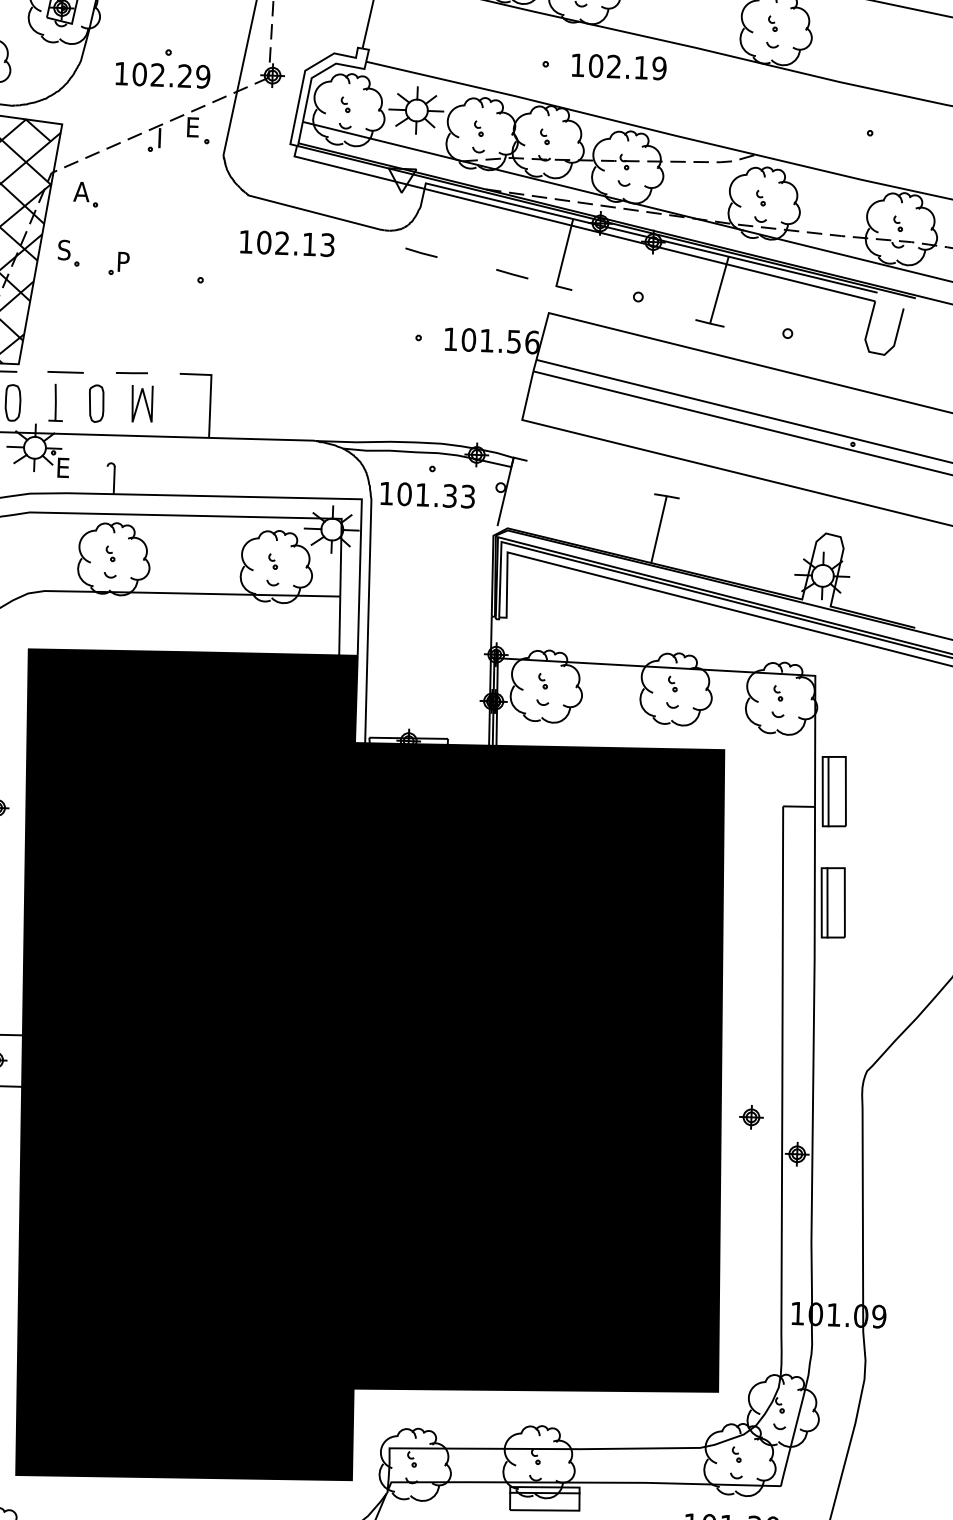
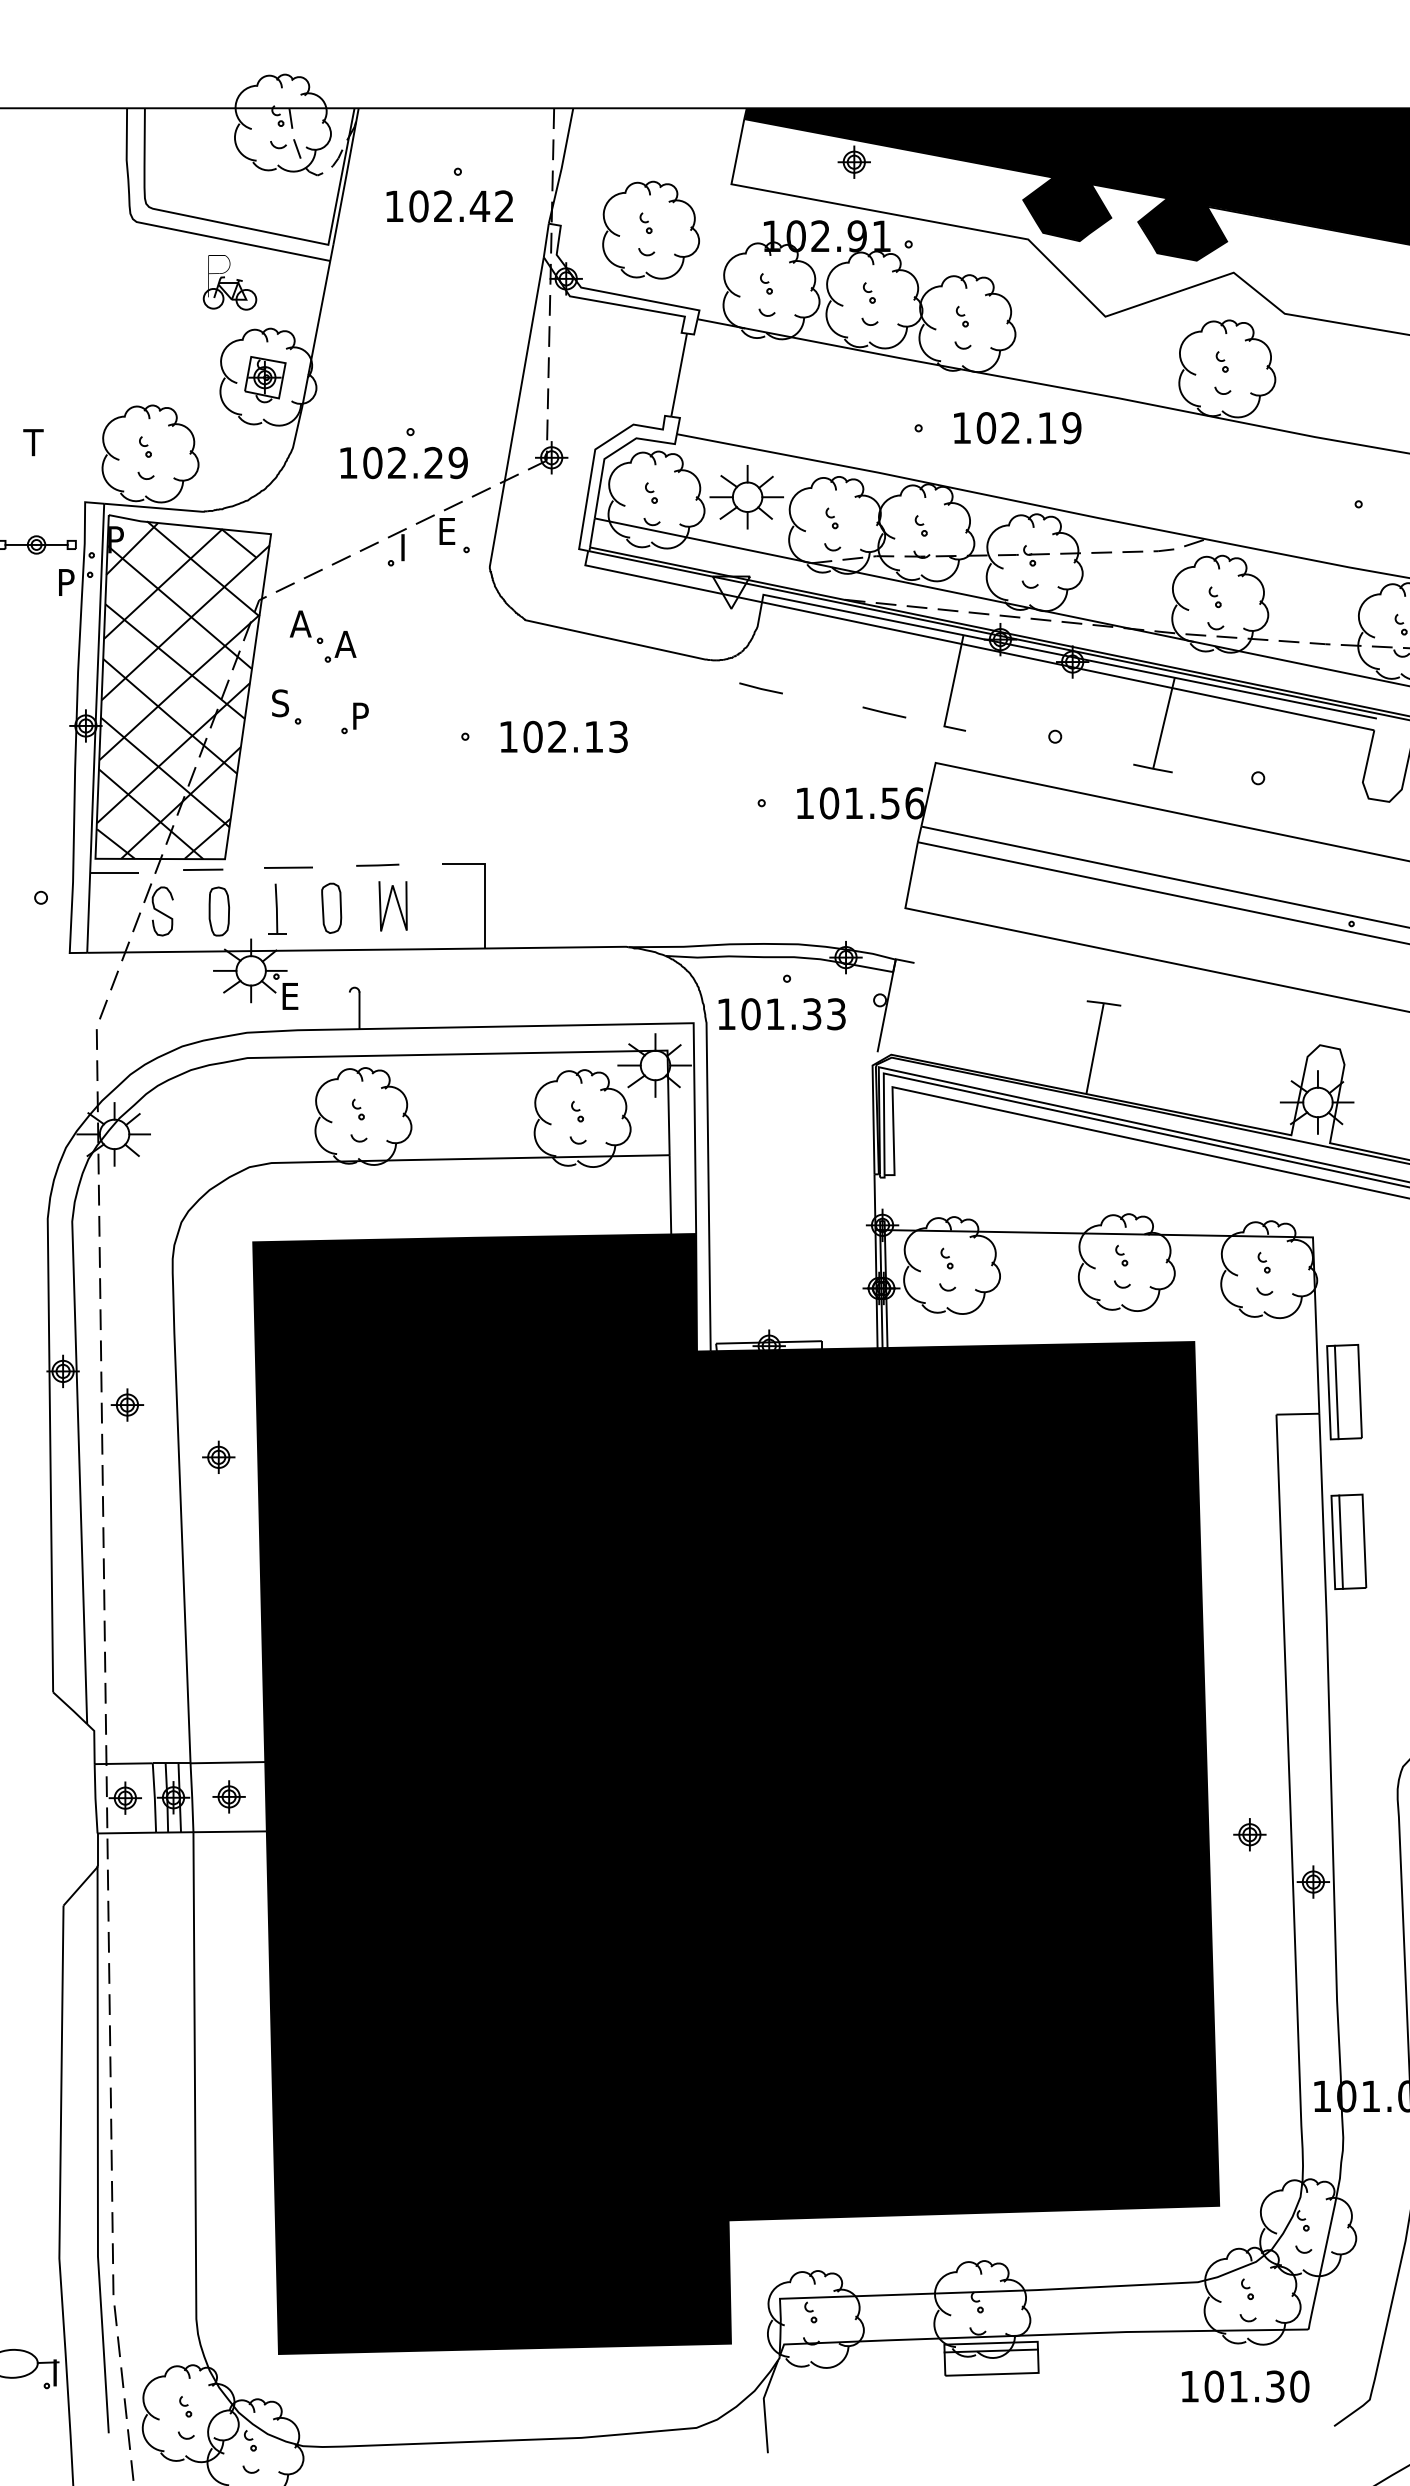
part: (110, 209) -> (340, 646), added
text: (286, 243) -> (563, 736), moved

